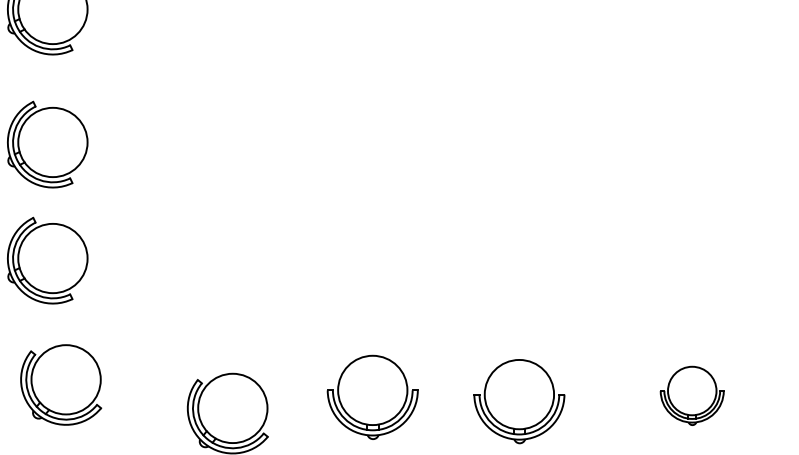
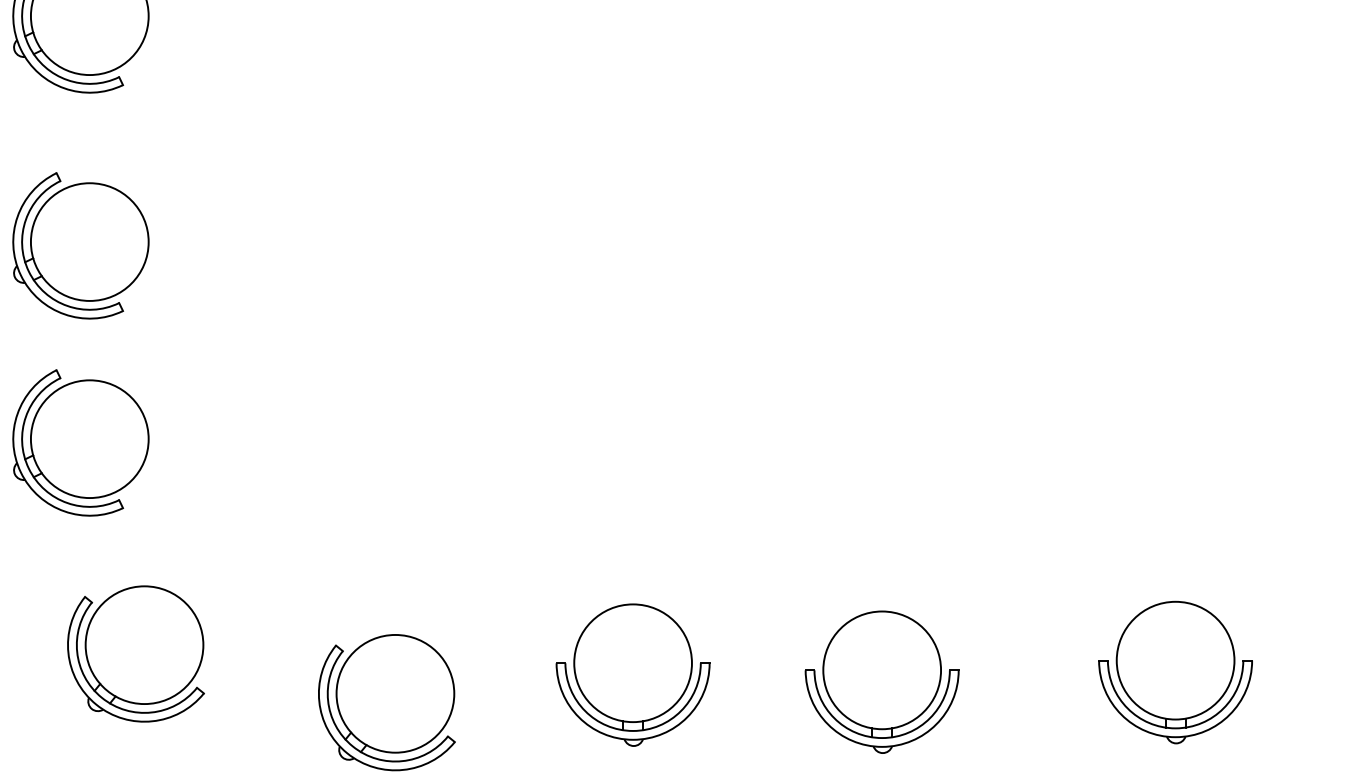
part: (61, 384) -> (136, 653), moved
part: (692, 395) -> (1176, 671), size x1.43

